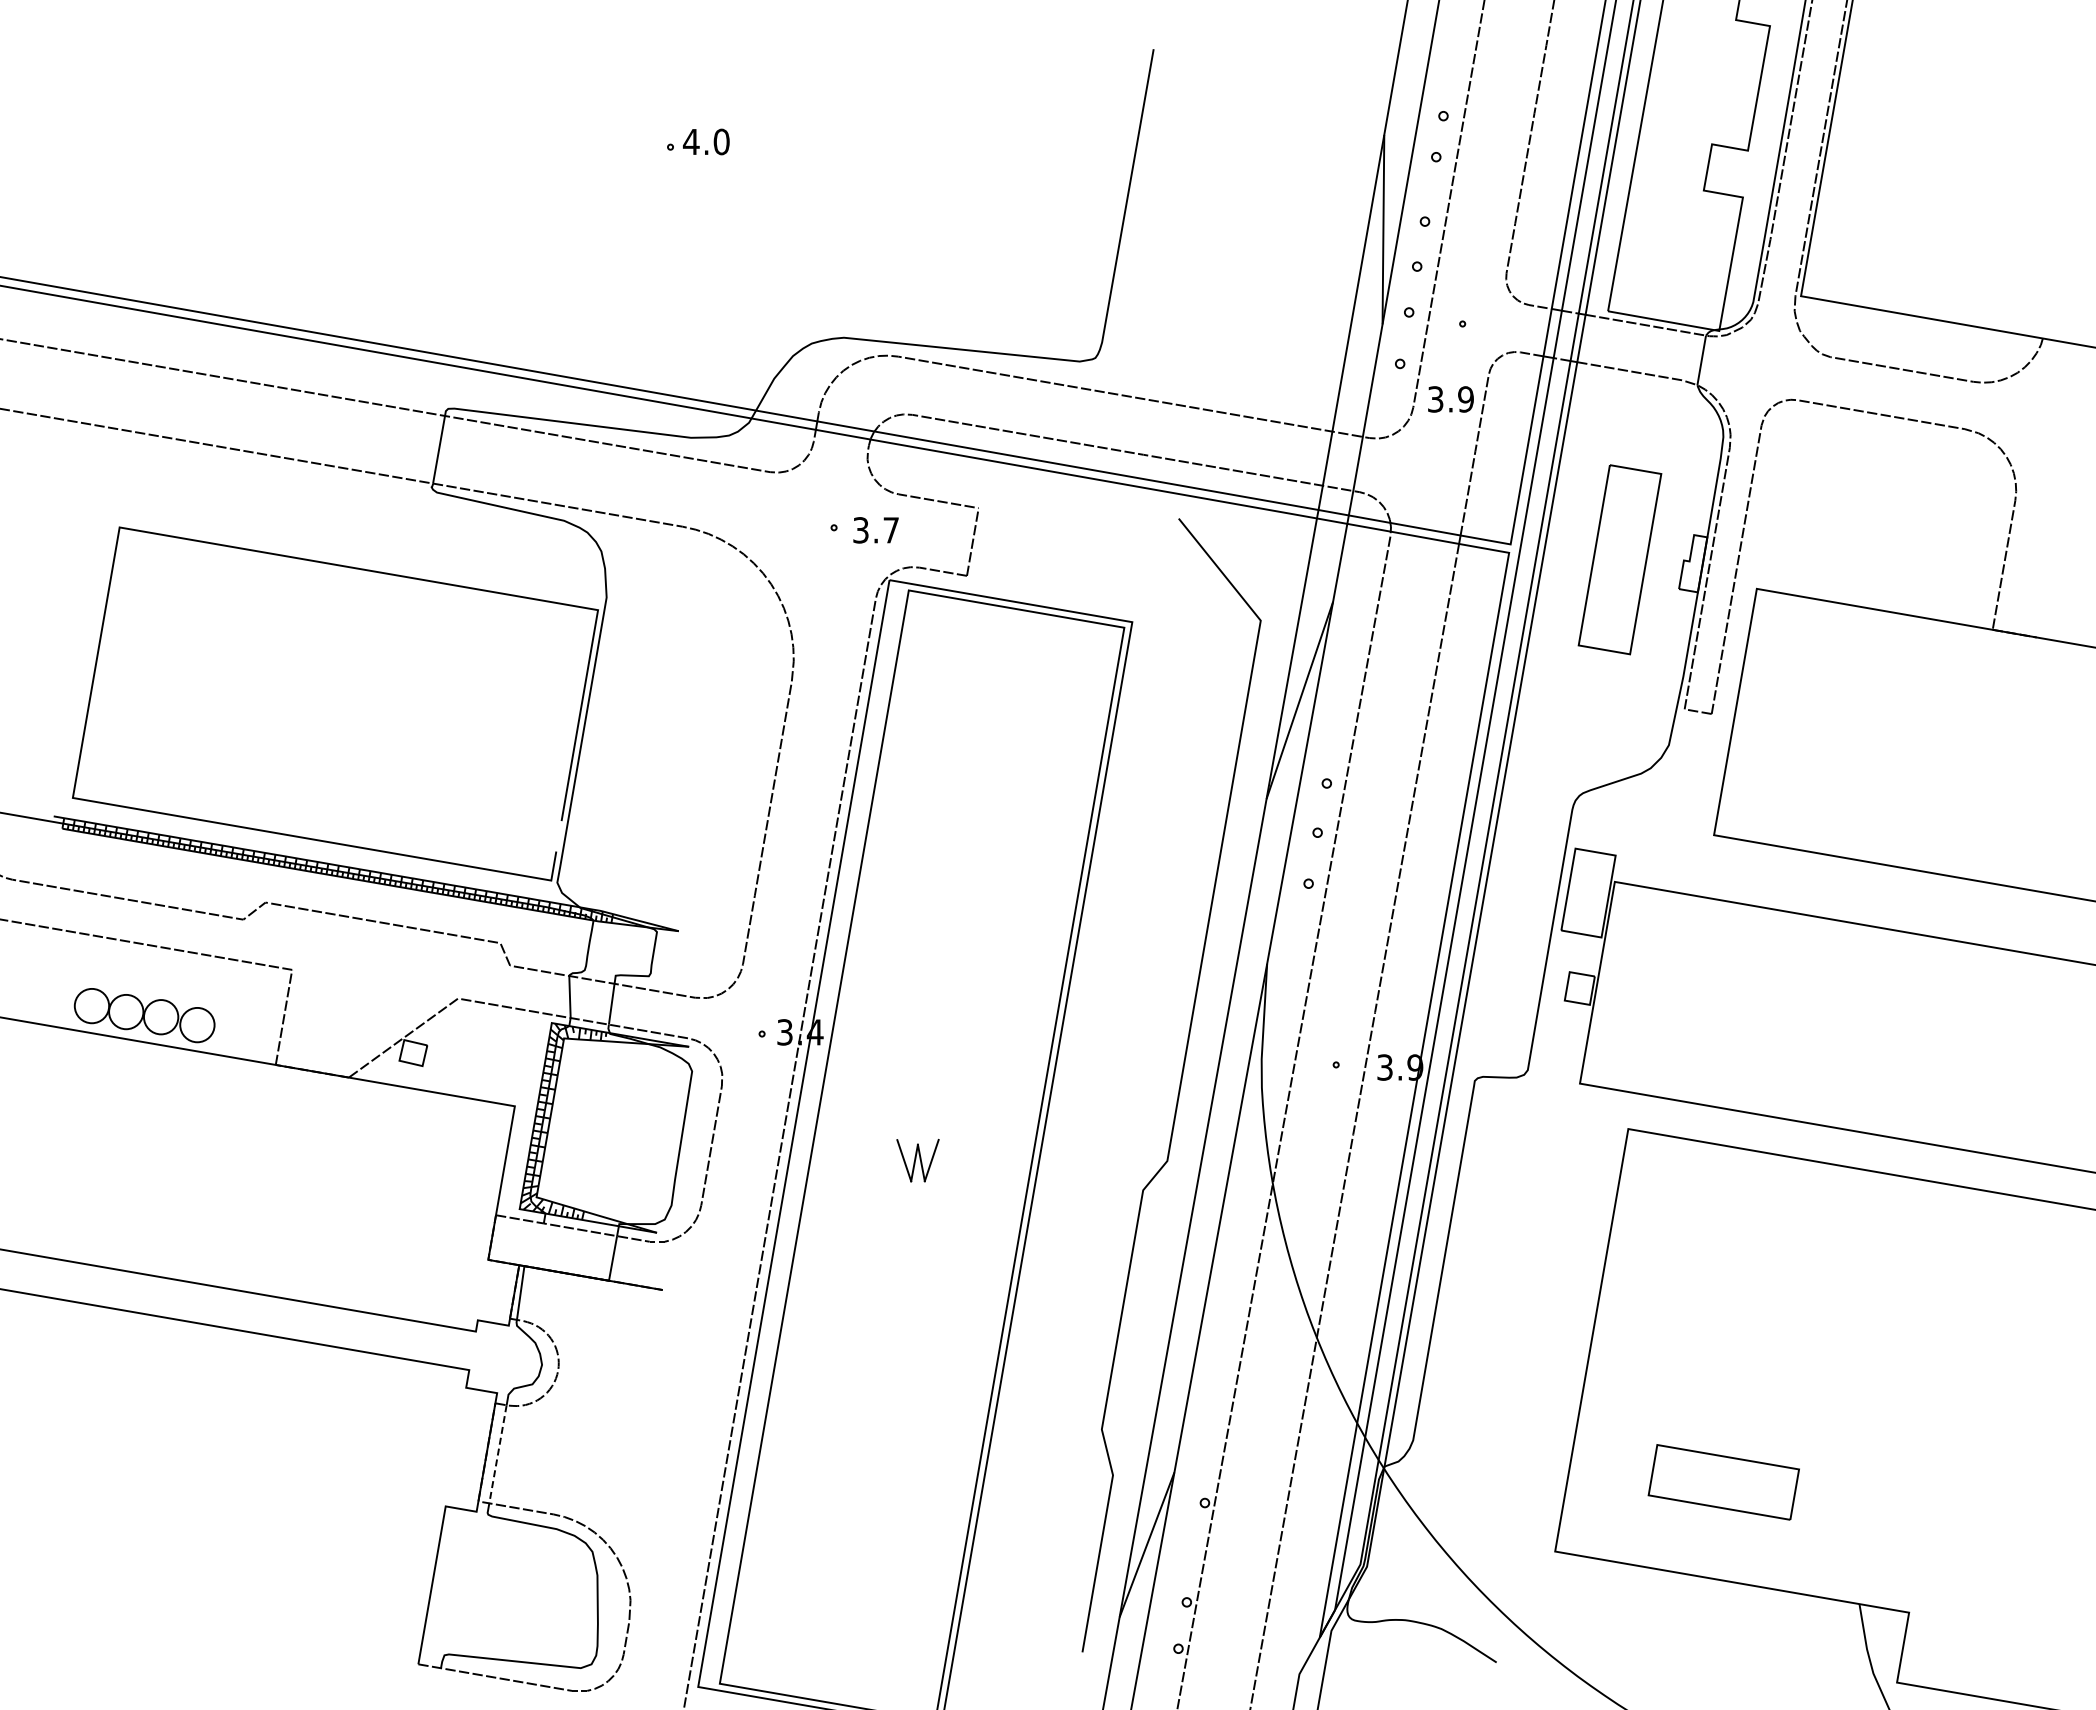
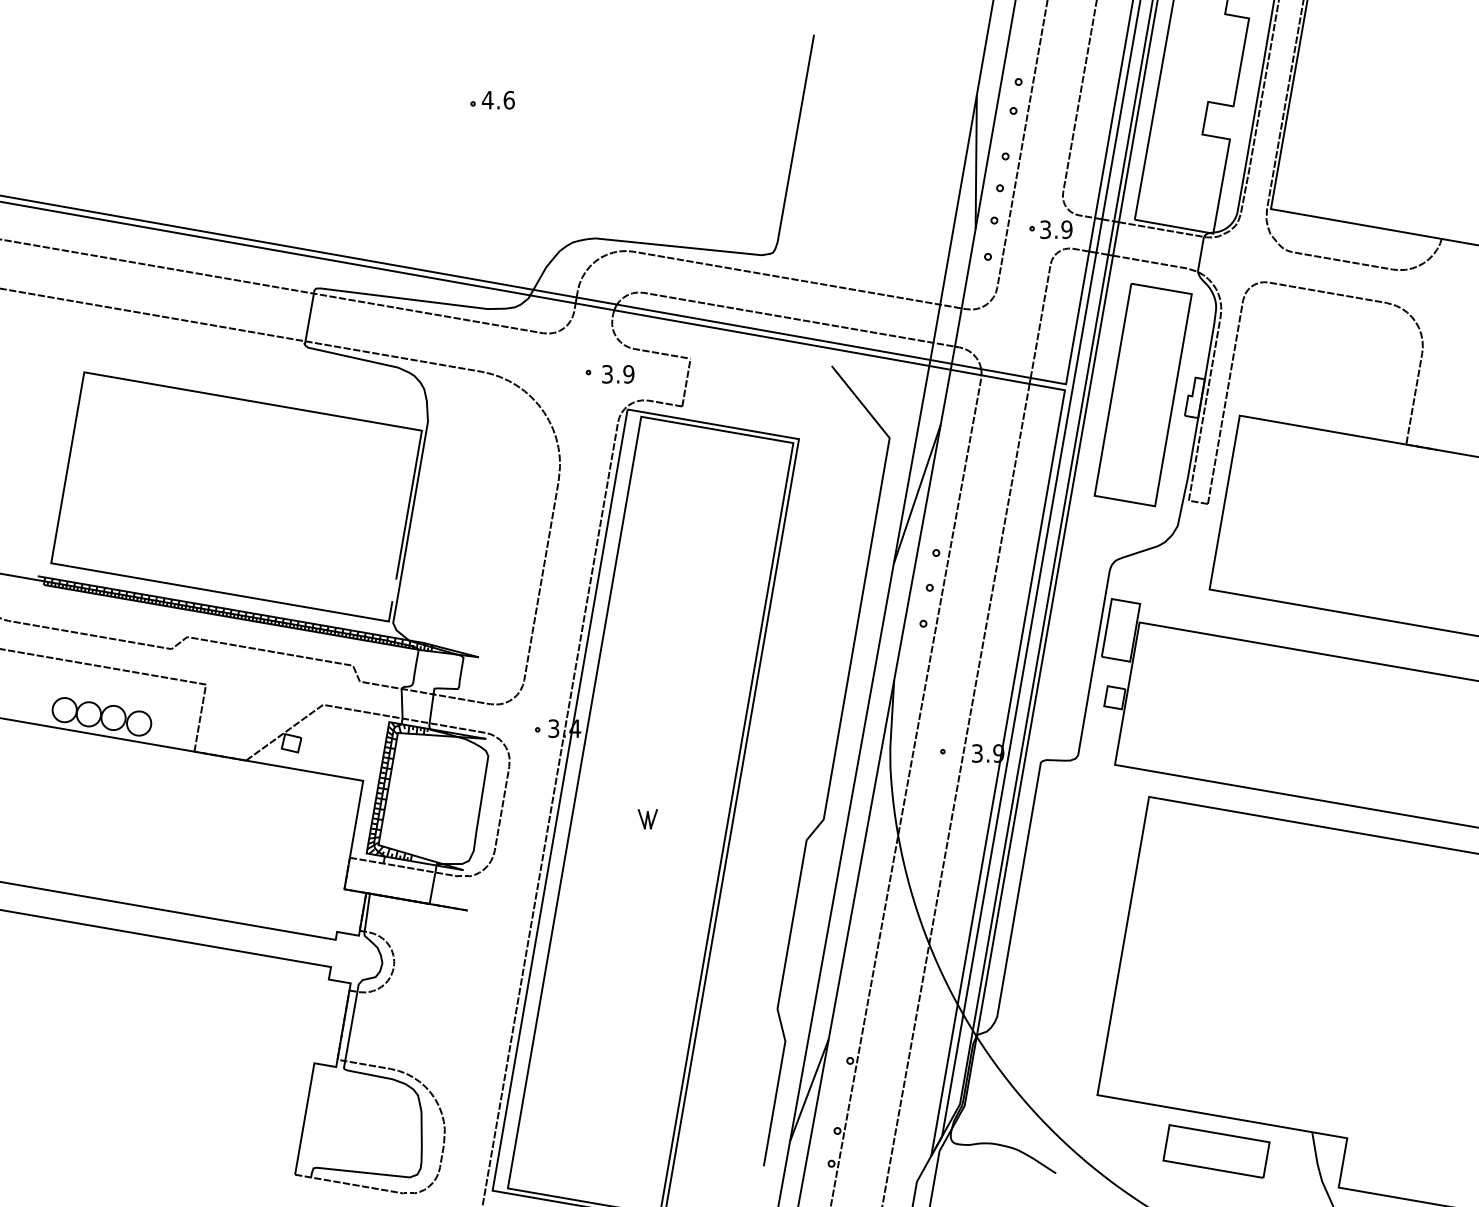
text: (721, 141) -> (509, 99), 4.0 -> 4.6
text: (1450, 399) -> (1056, 229), moved
text: (891, 530) -> (629, 374), 3.7 -> 3.9
part: (1619, 559) -> (1142, 394), size x1.67
part: (918, 1160) -> (648, 819), size x0.62
line: (498, 1454) -> (351, 1026), dashed -> solid
part: (1723, 1482) -> (1216, 1151), moved

